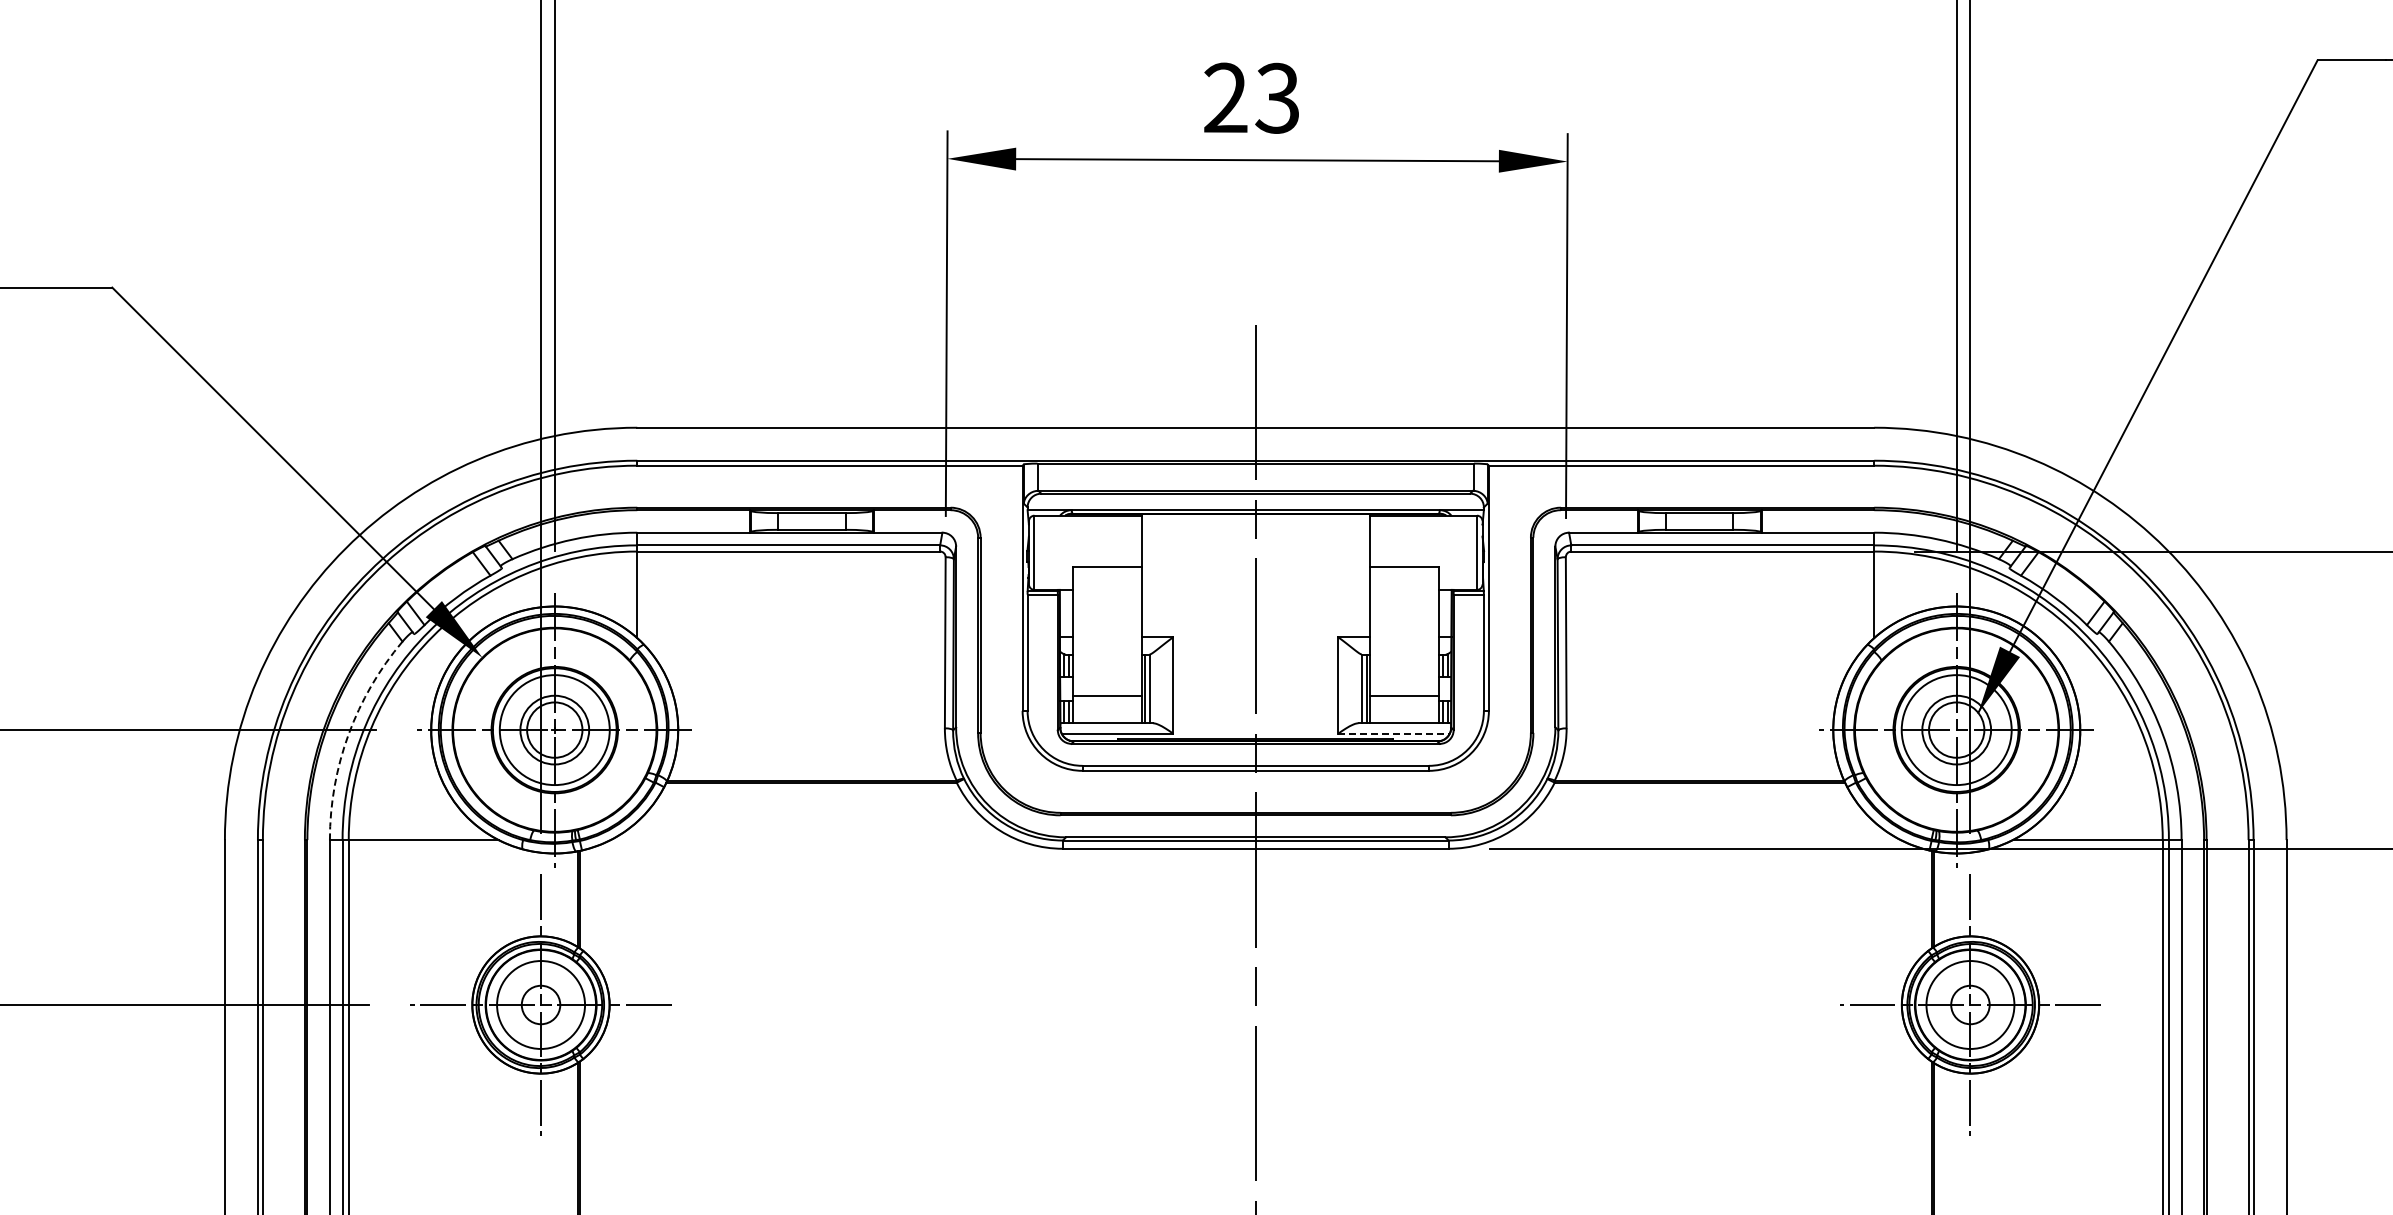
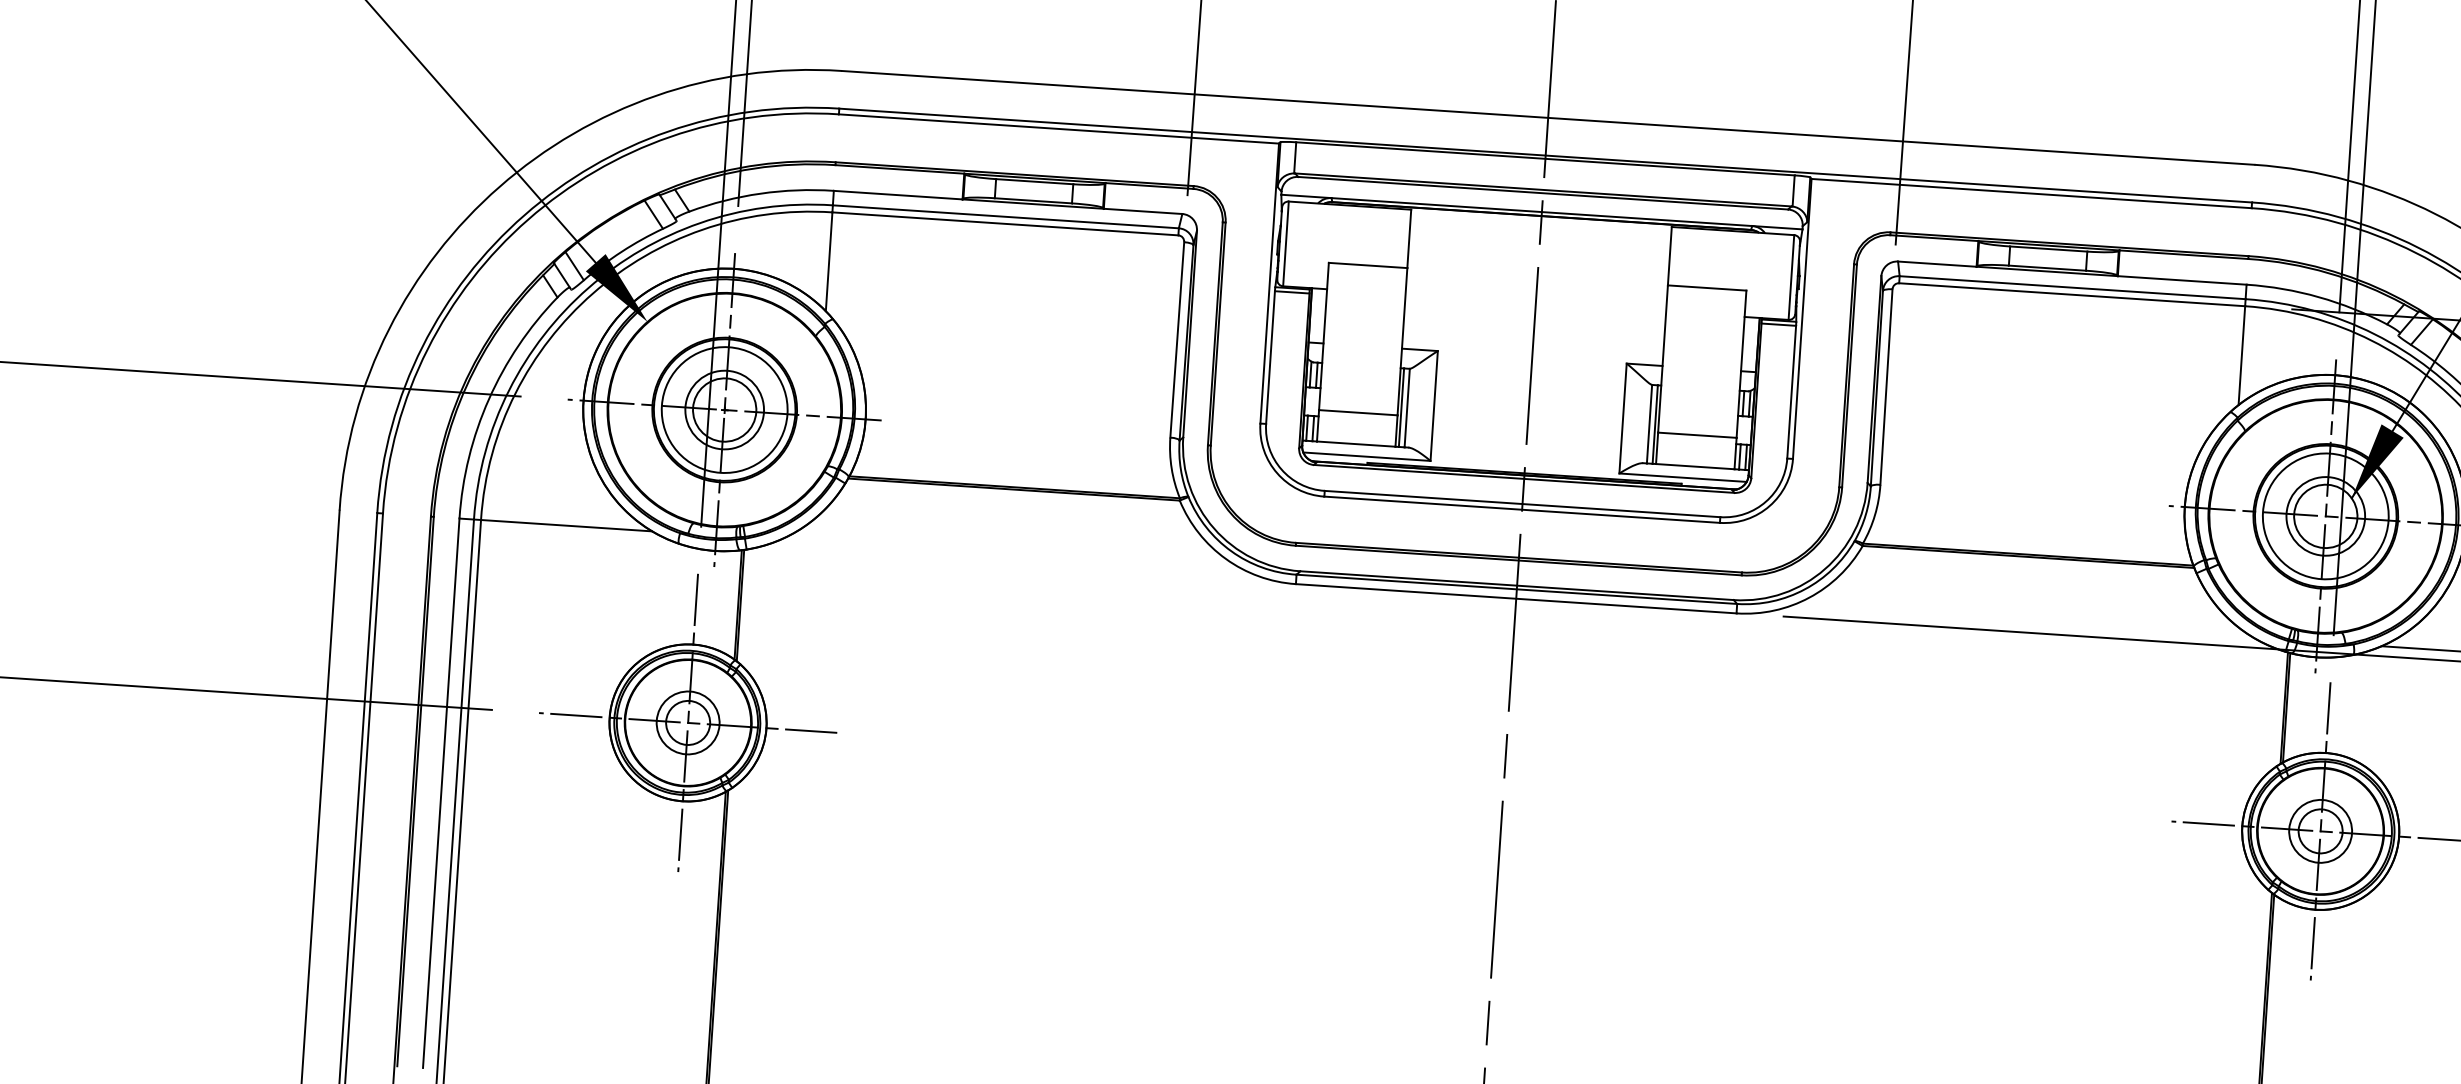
line: (1394, 733) -> (1683, 477), dashed -> solid
arc: (348, 734) -> (488, 399), dashed -> solid
circle: (540, 1004) -> (687, 722), size x0.62
circle: (1969, 1004) -> (2319, 830), size x0.62

